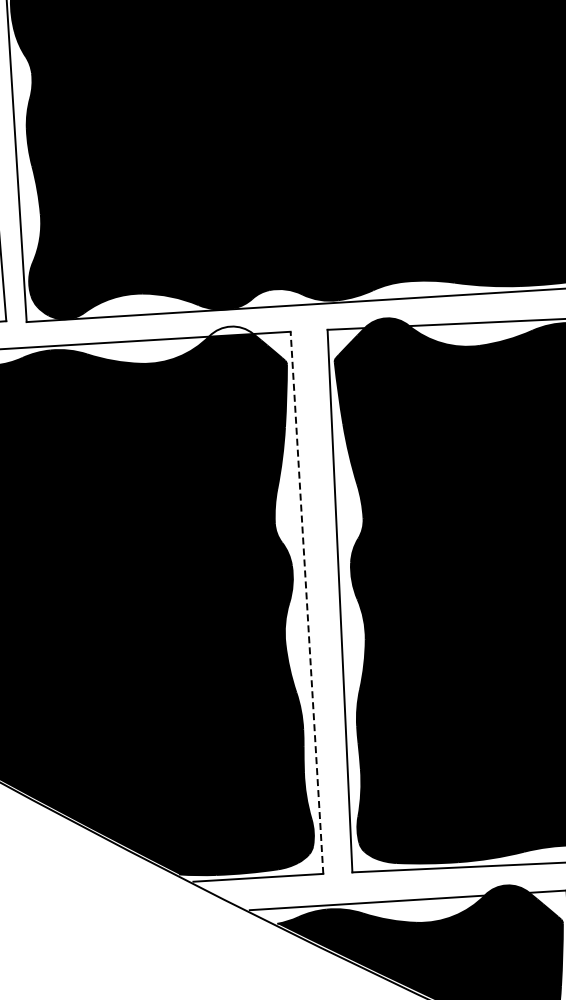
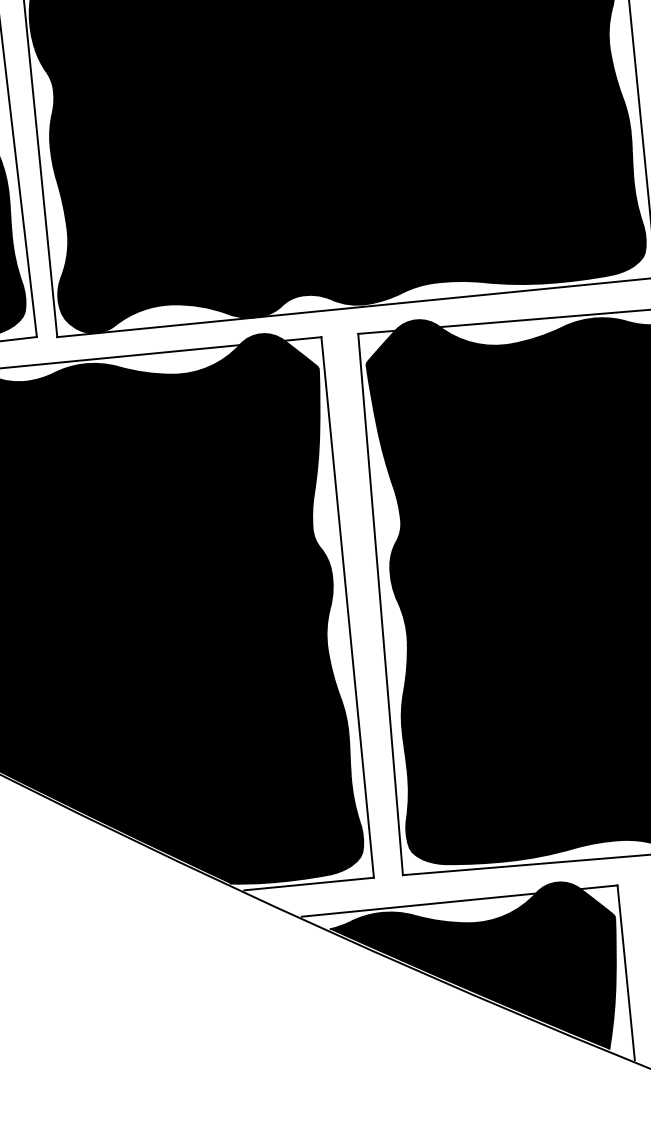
fill: (231, 331) -> (262, 339), added
line: (306, 602) -> (347, 607), dashed -> solid

